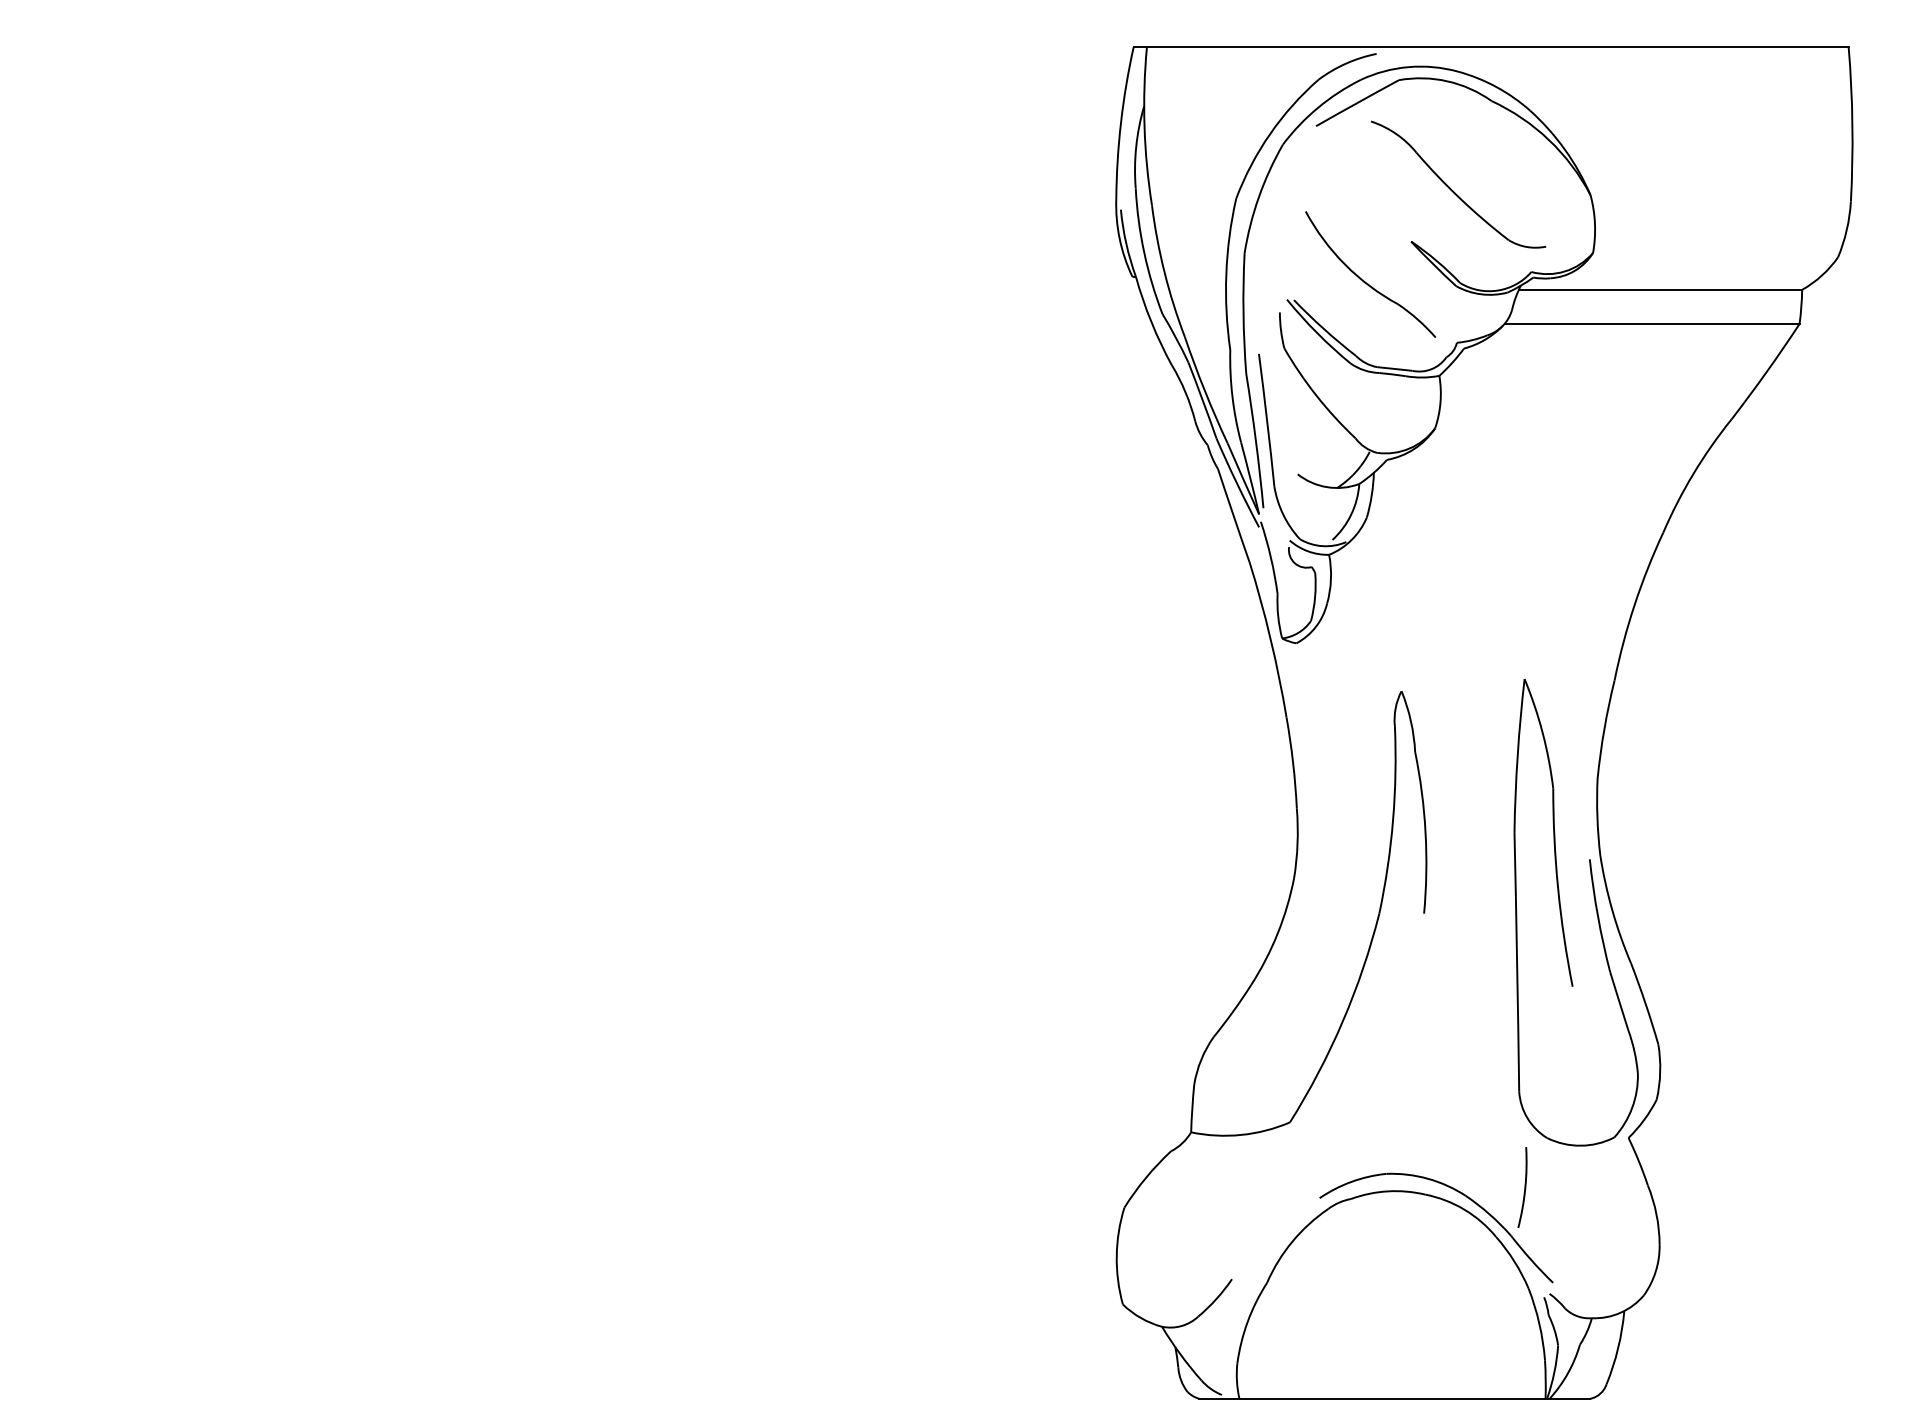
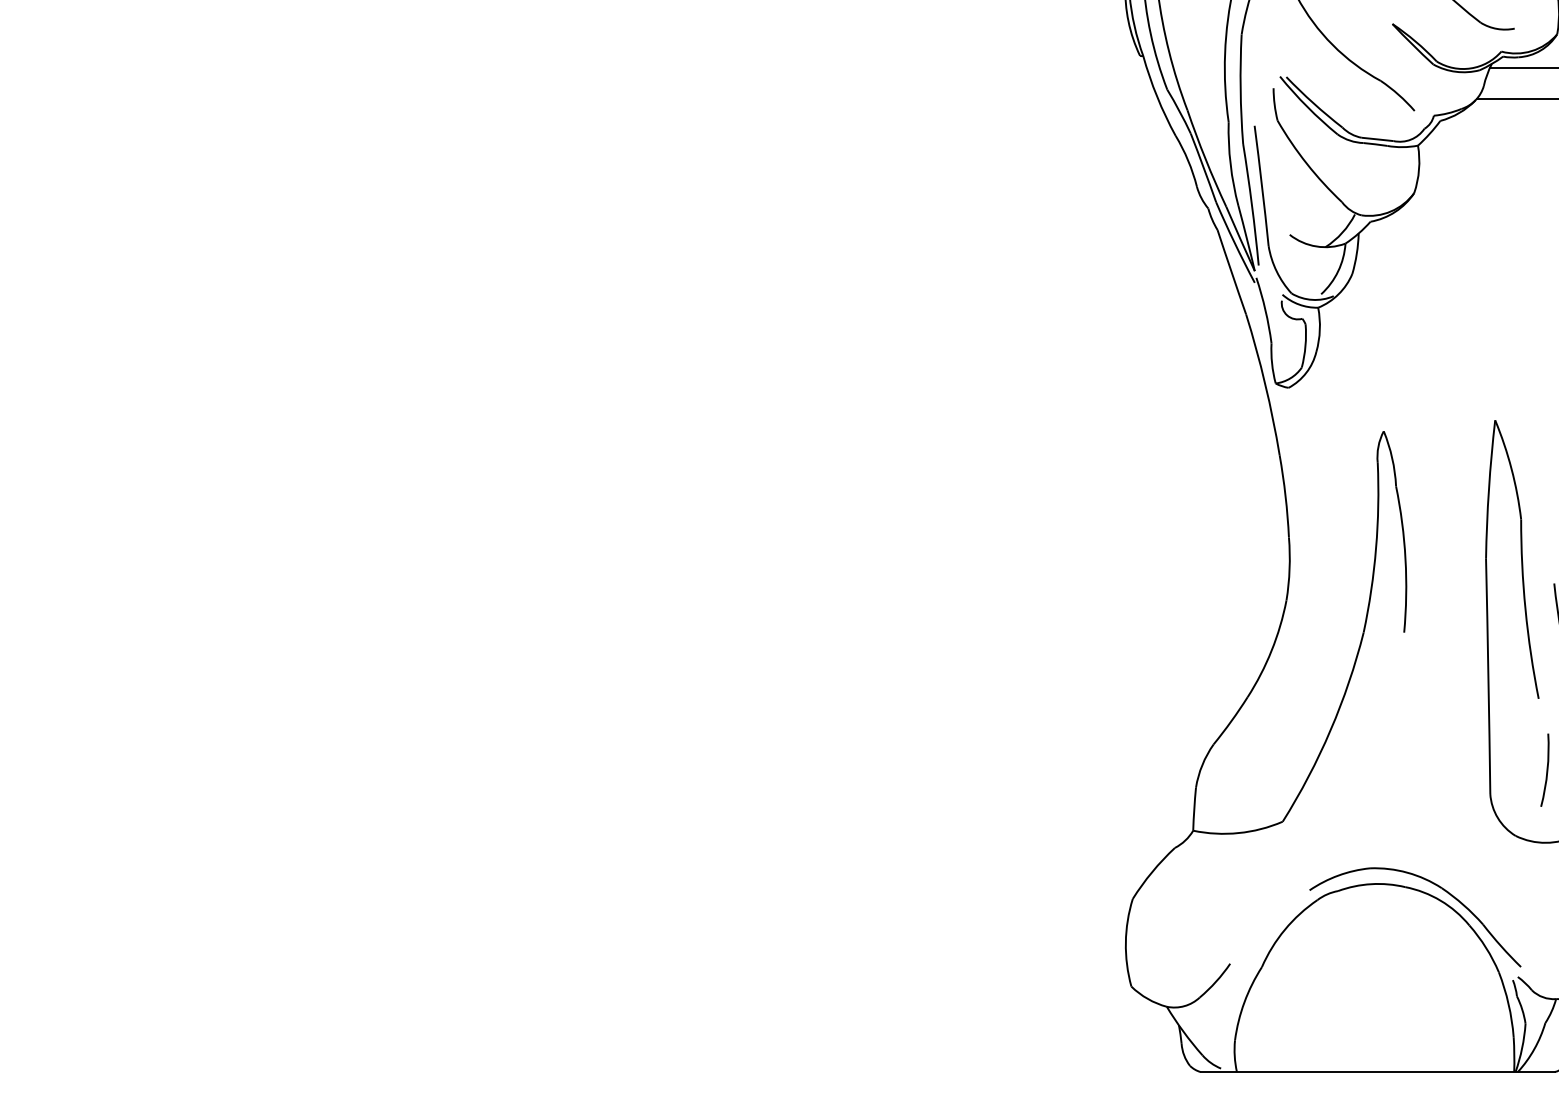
arc: (1524, 1187) -> (1546, 770), moved

